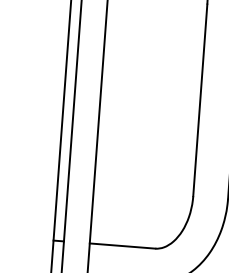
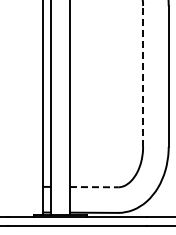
line: (200, 100) -> (143, 76), solid -> dashed
line: (123, 246) -> (94, 187), solid -> dashed

